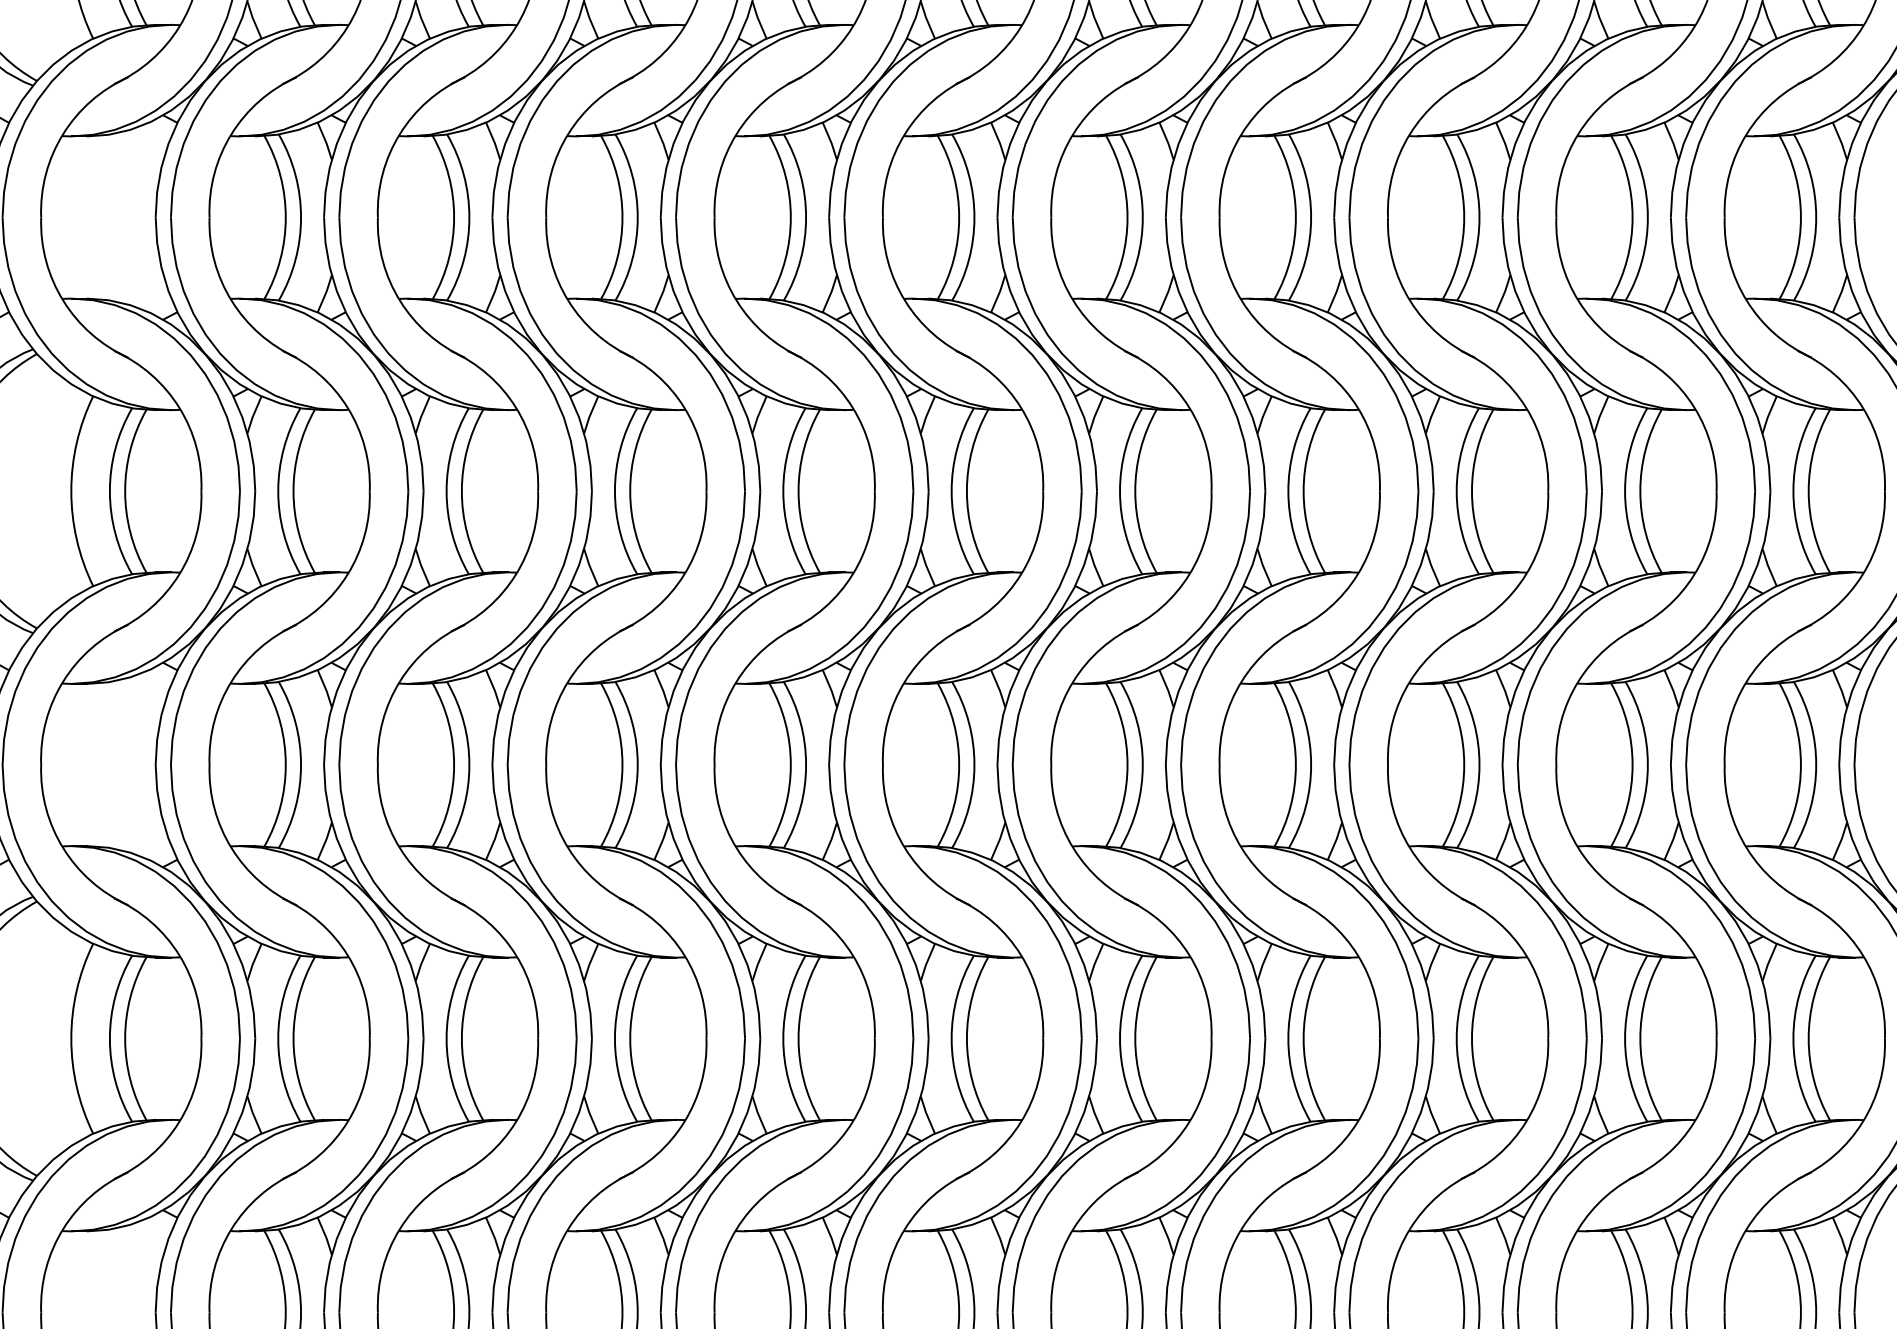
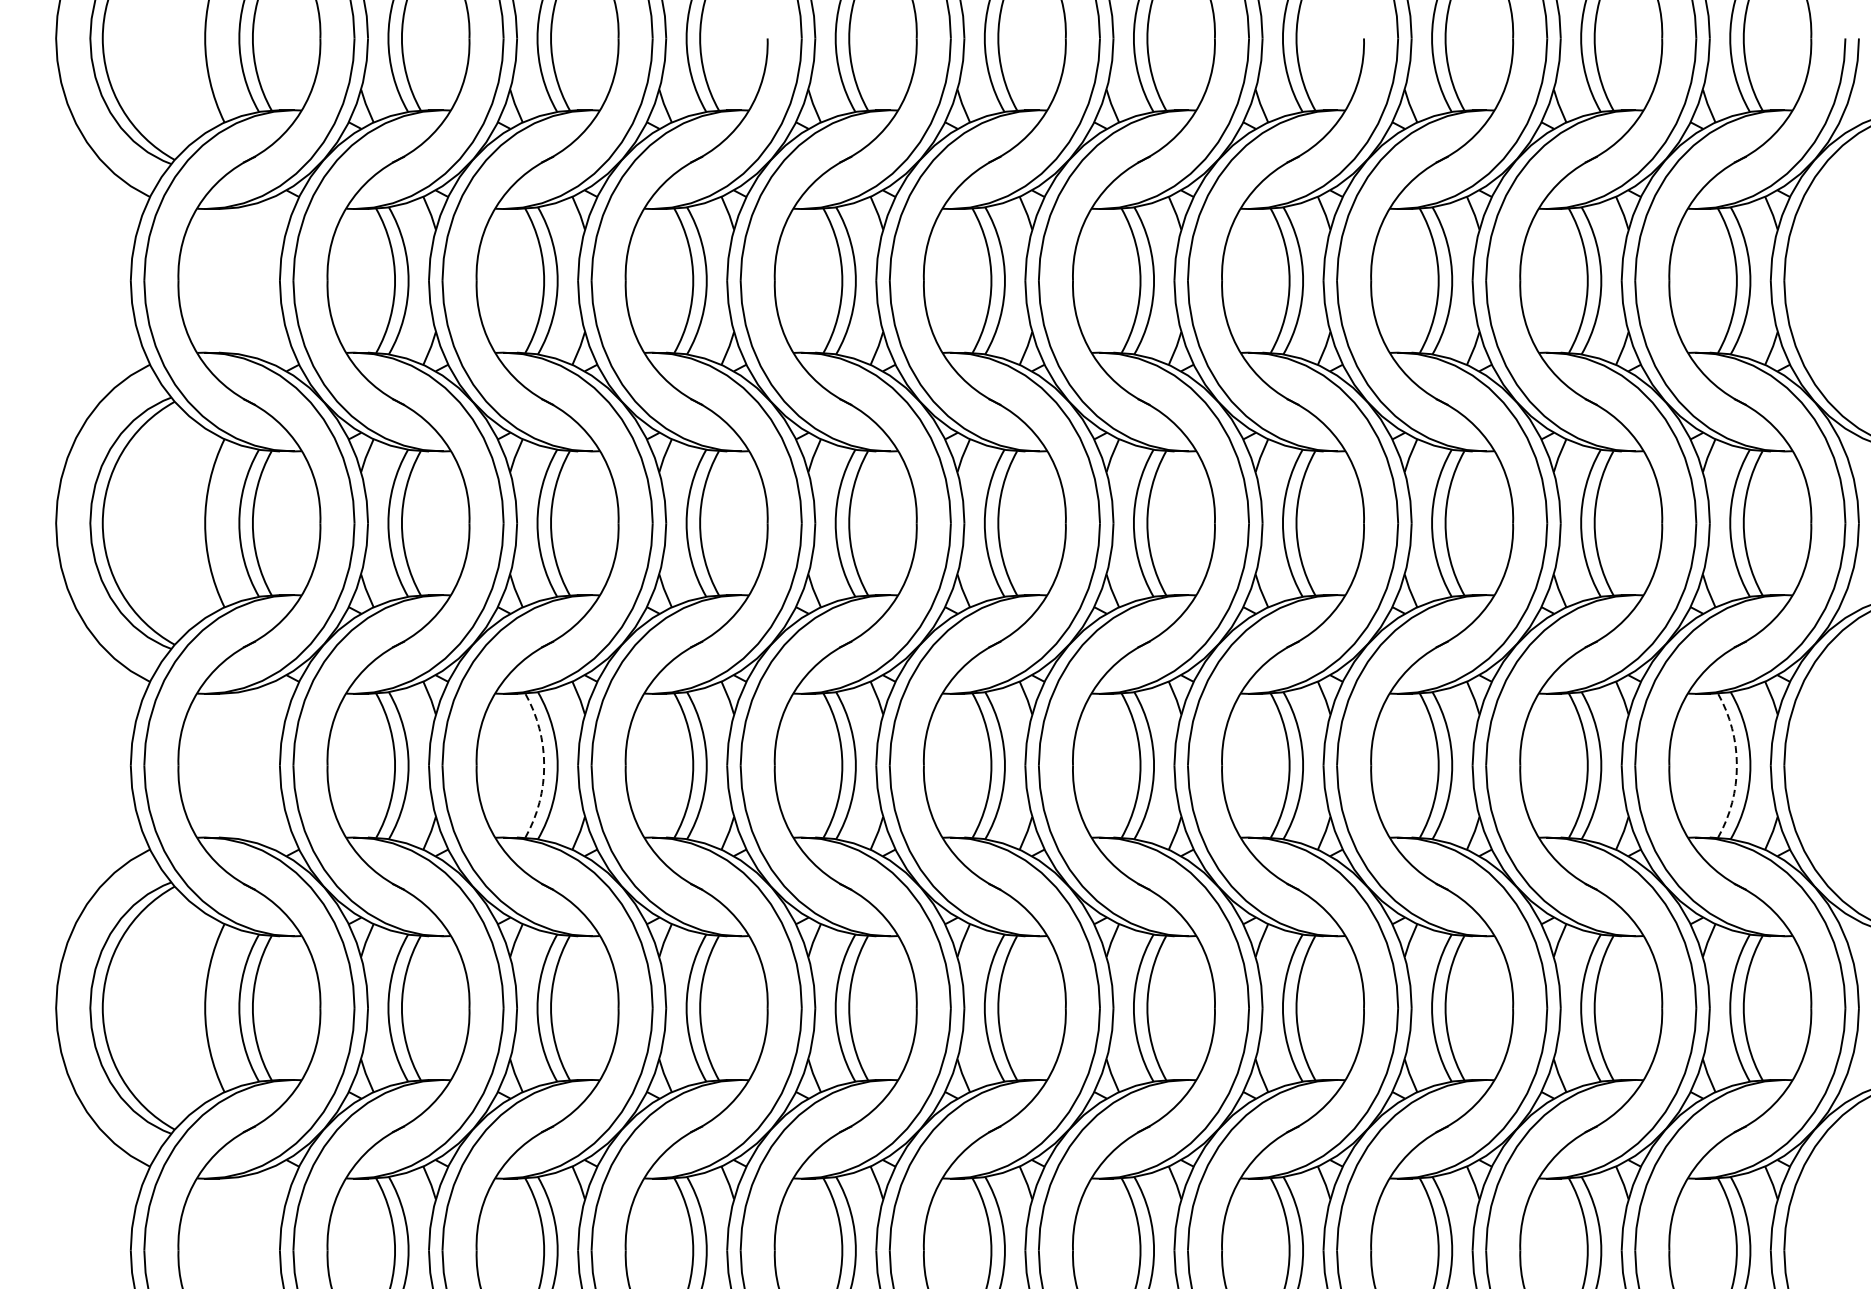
arc: (454, 764) -> (544, 765), solid -> dashed
arc: (1800, 764) -> (1736, 765), solid -> dashed

